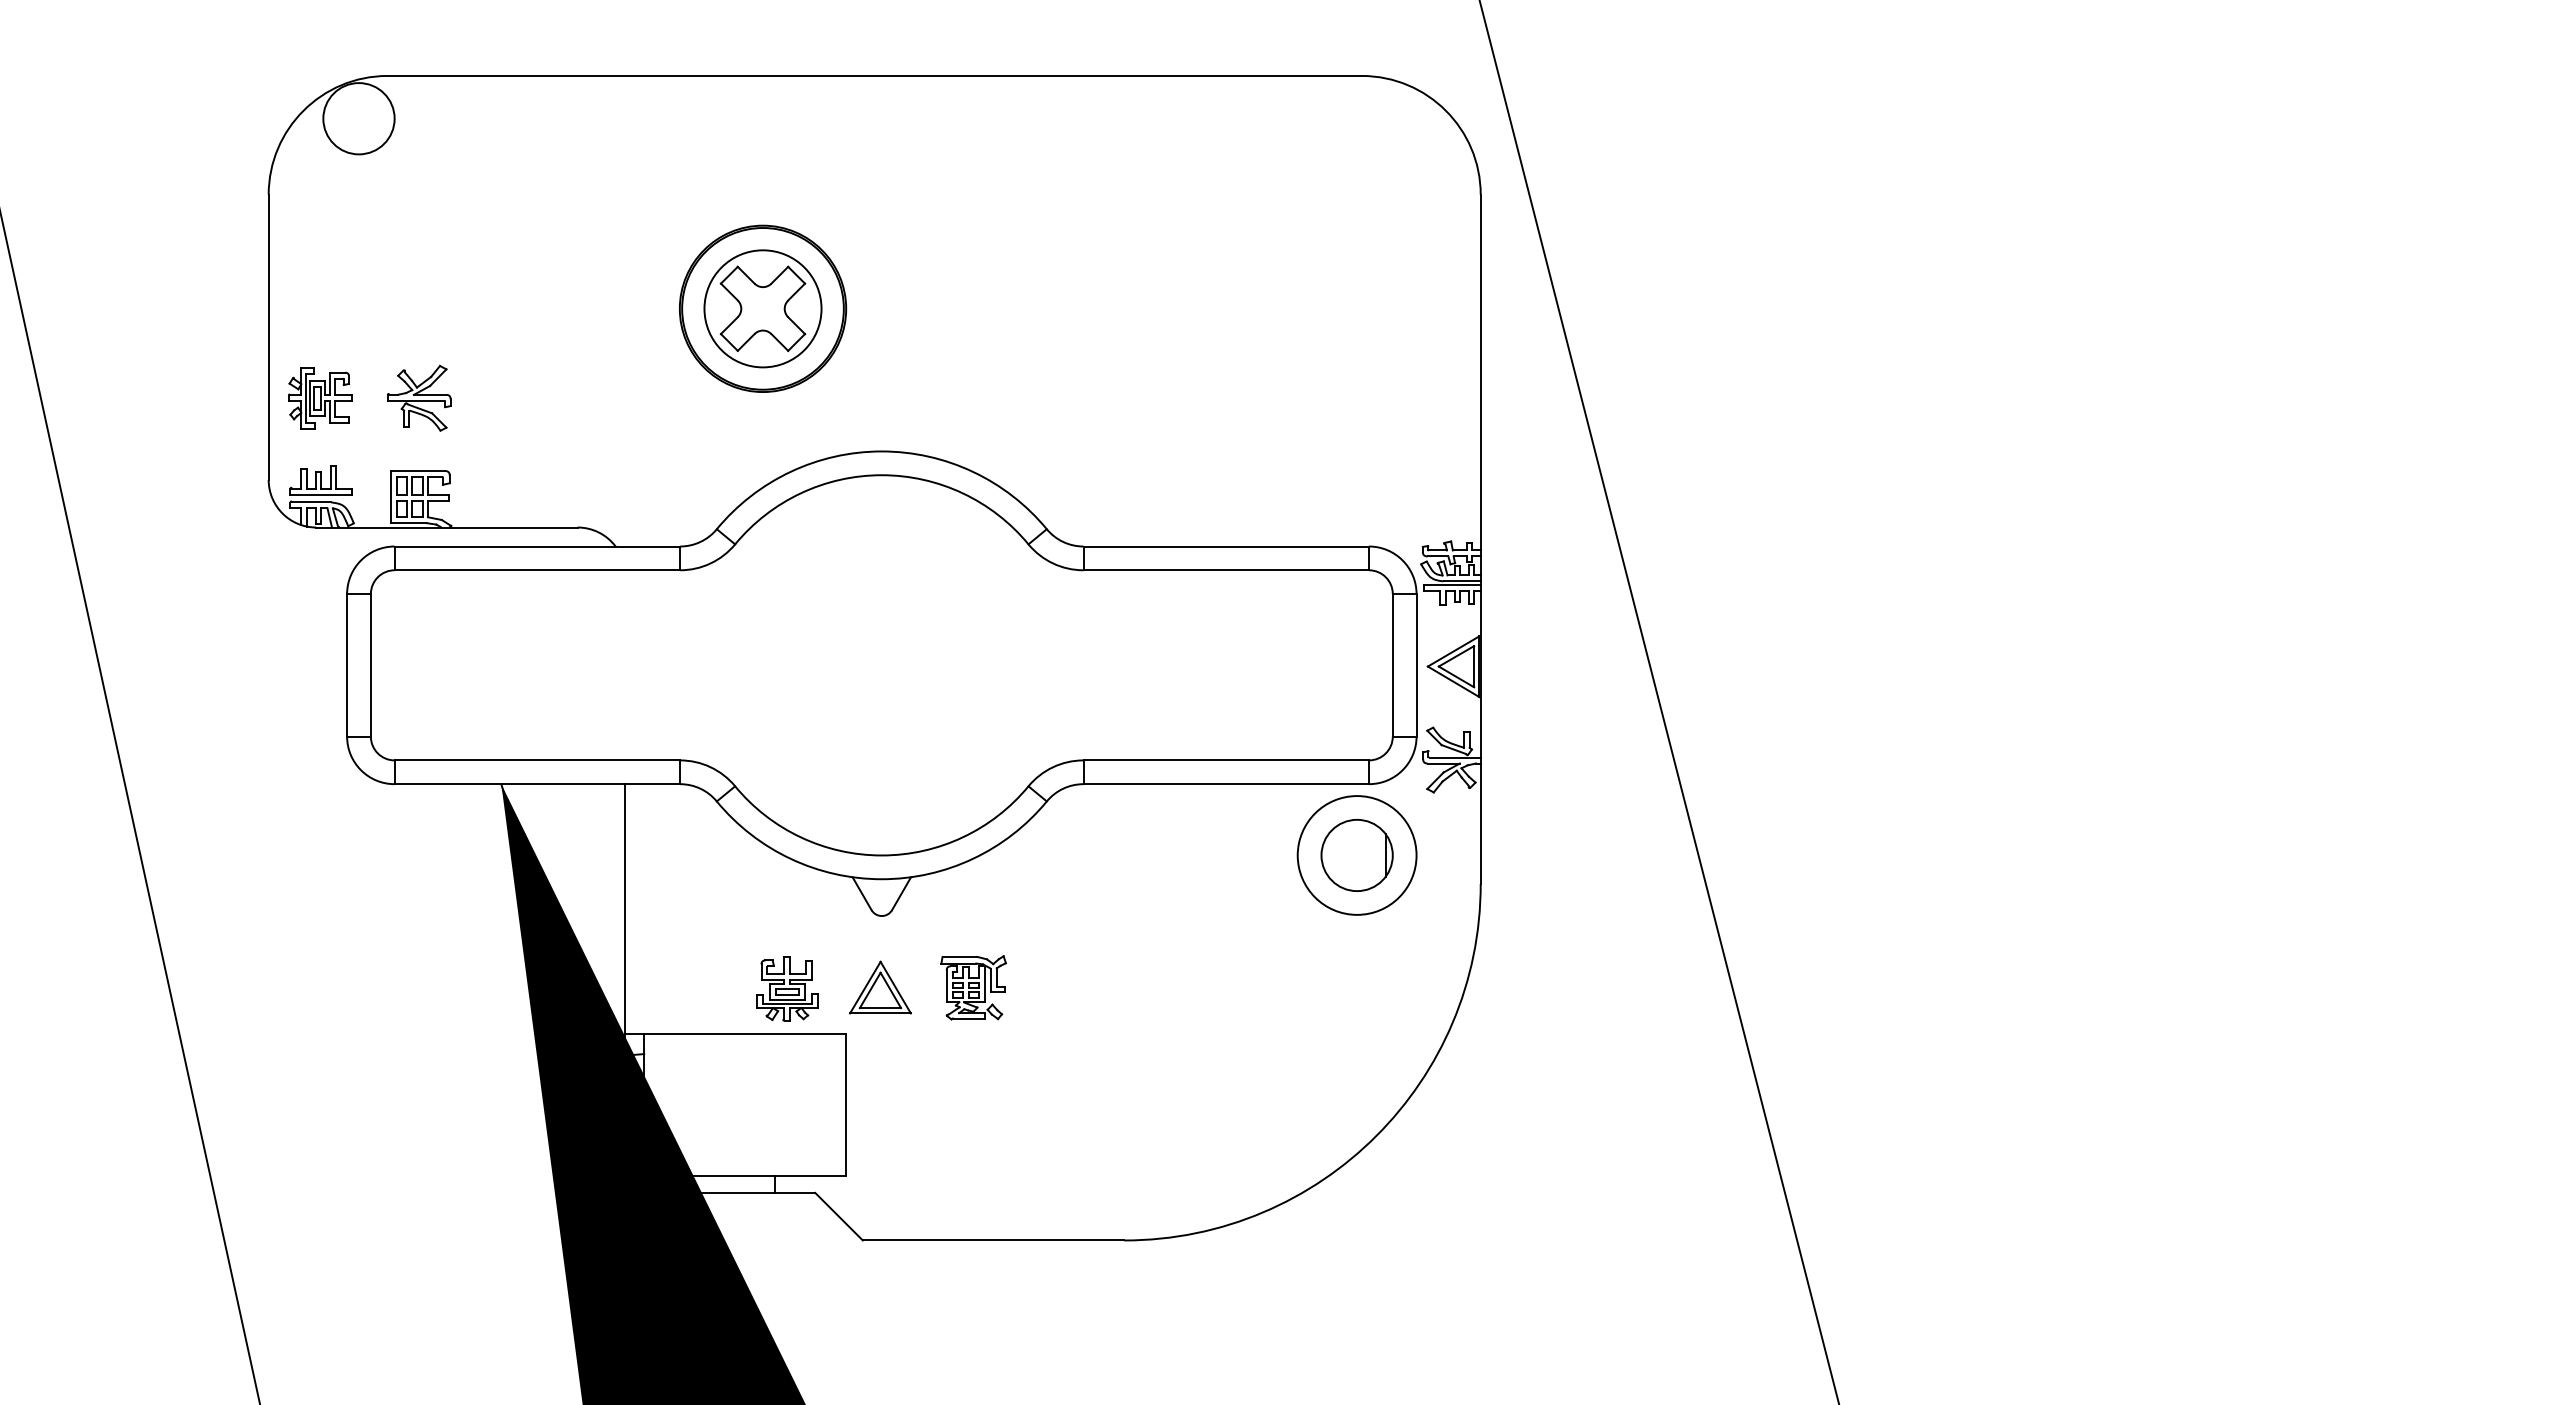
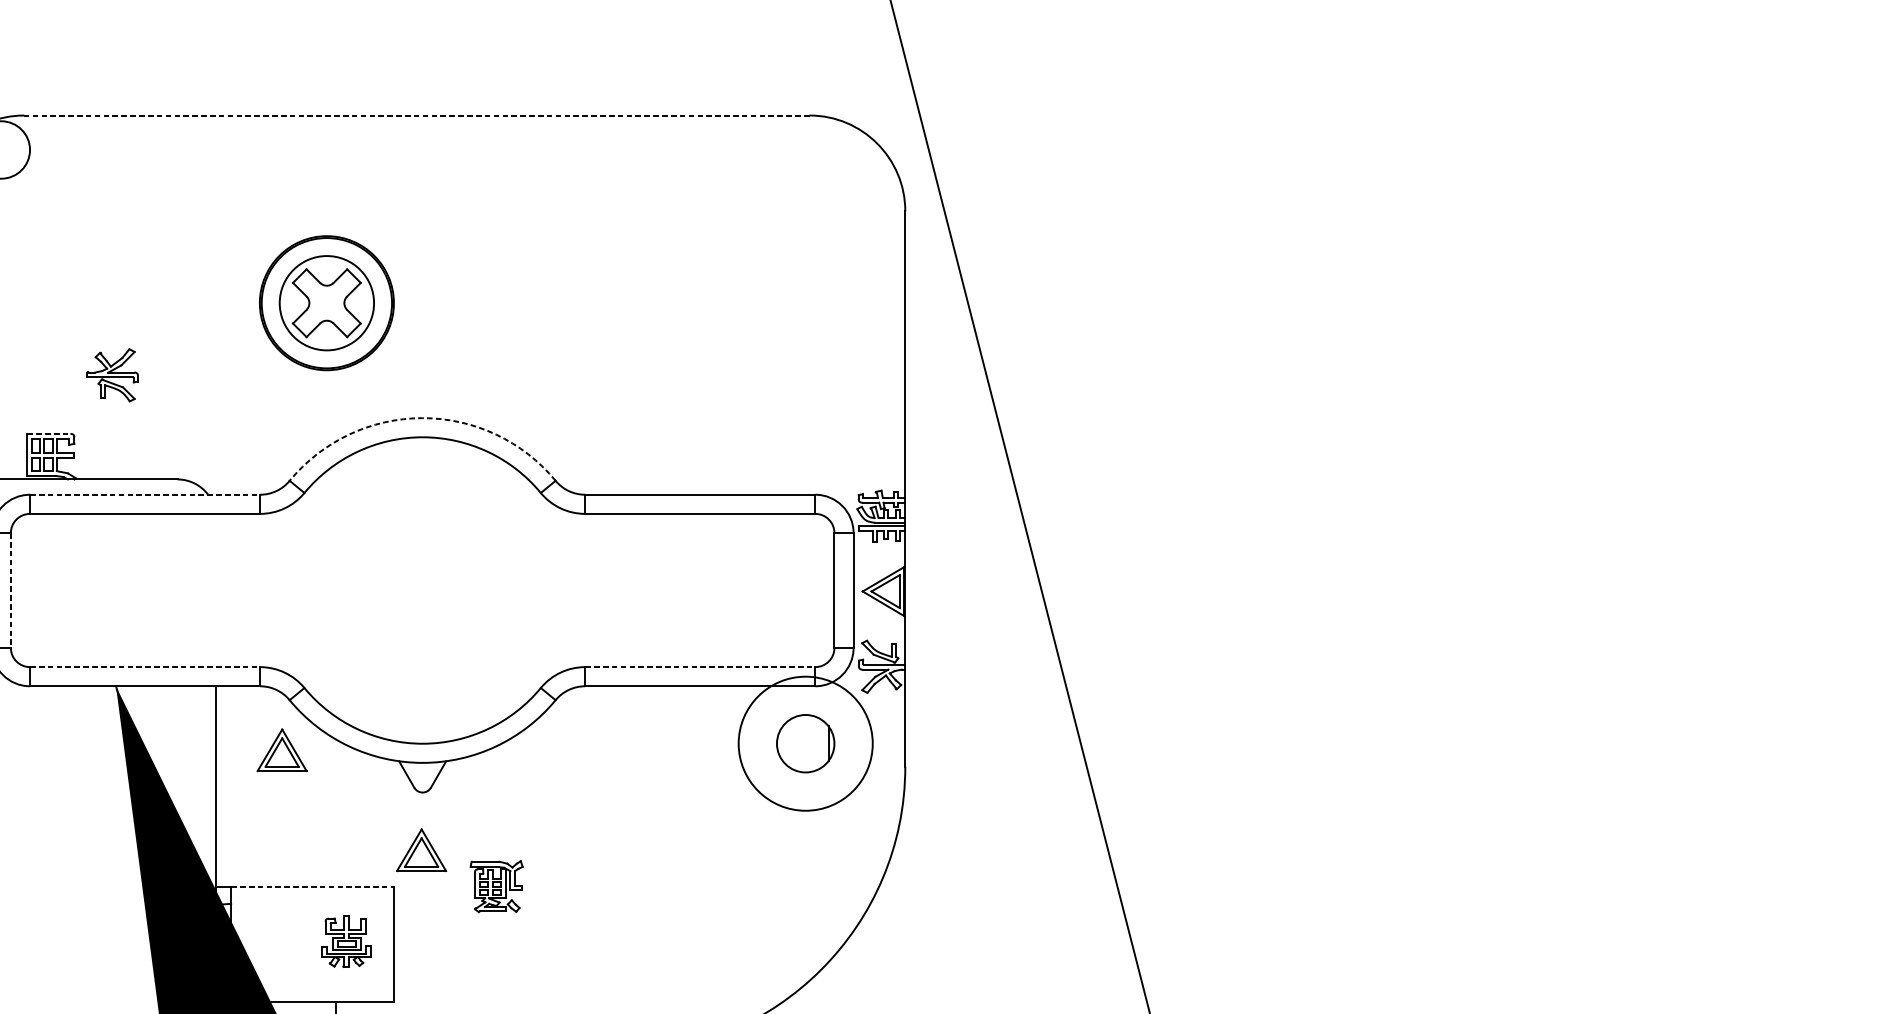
line: (874, 75) -> (416, 115), solid -> dashed
part: (419, 397) -> (112, 374), moved
arc: (881, 451) -> (422, 418), solid -> dashed
line: (417, 470) -> (48, 433), solid -> dashed
line: (537, 546) -> (145, 494), solid -> dashed
line: (370, 665) -> (10, 590), solid -> dashed
line: (537, 760) -> (145, 667), solid -> dashed
line: (1226, 760) -> (700, 667), solid -> dashed
circle: (1356, 855) -> (805, 743), size x1.4
part: (707, 863) -> (282, 750), added
part: (973, 987) -> (496, 886), moved
part: (787, 988) -> (346, 941), moved
line: (745, 1033) -> (312, 887), solid -> dashed

